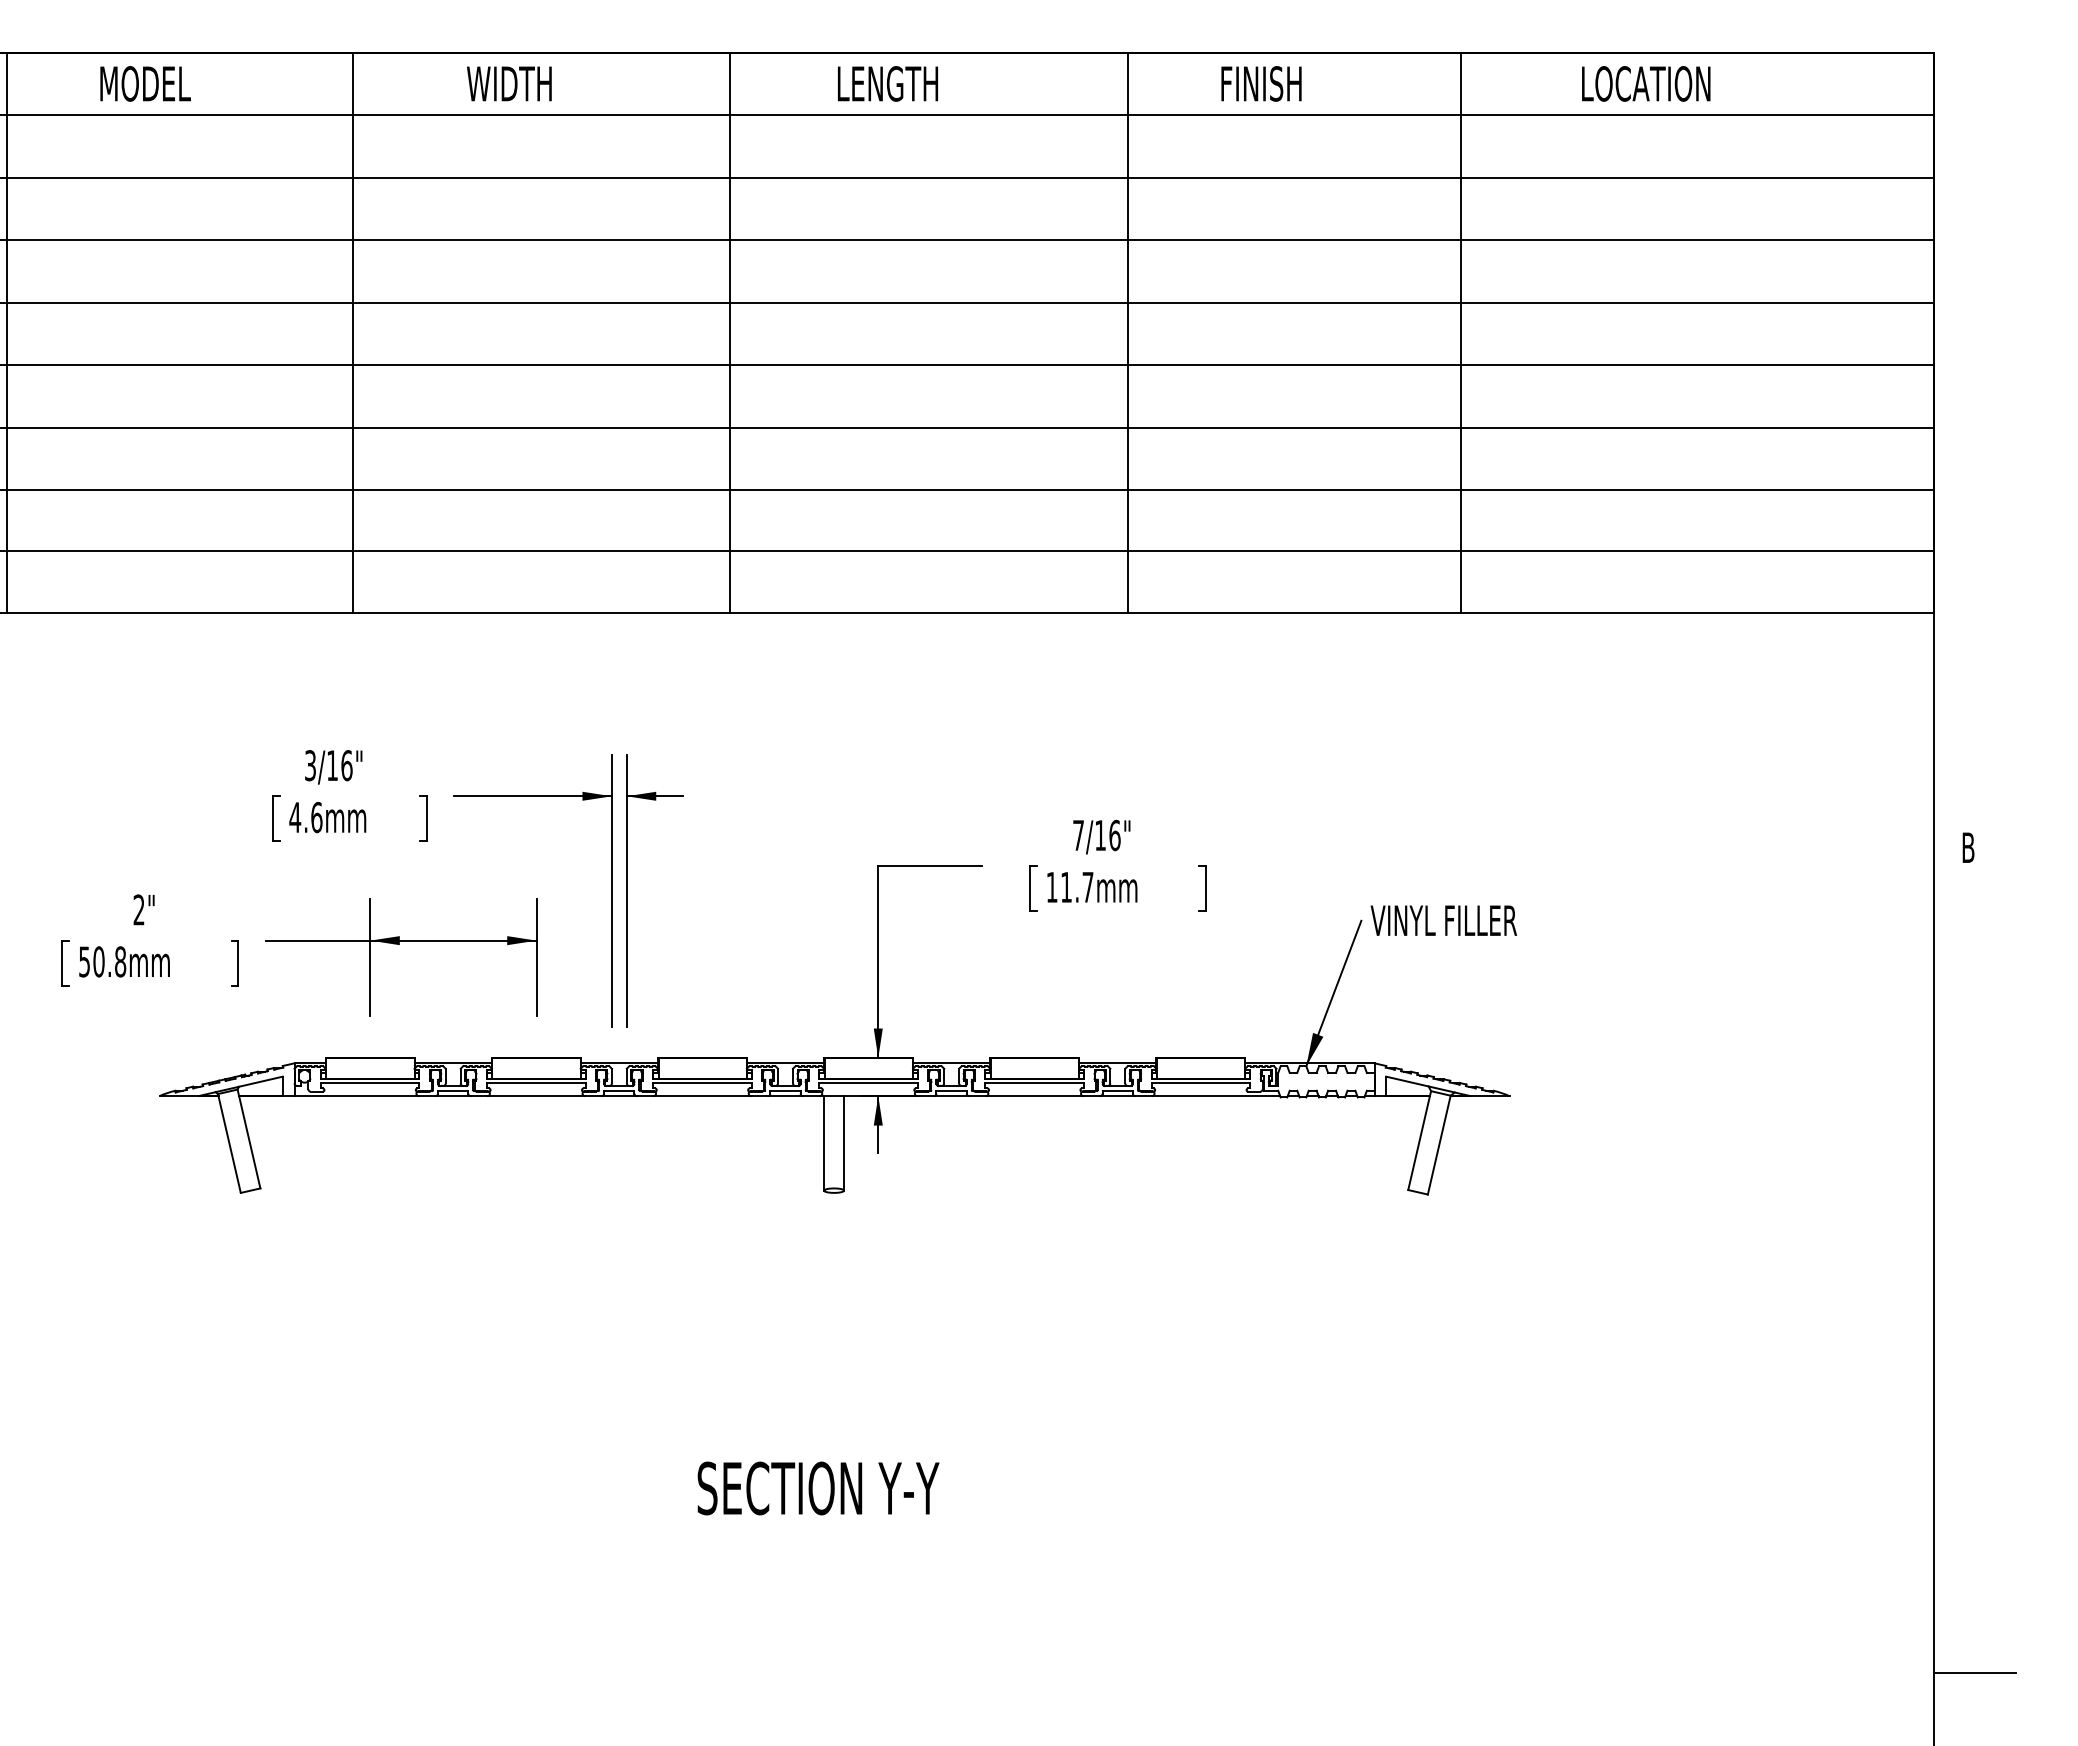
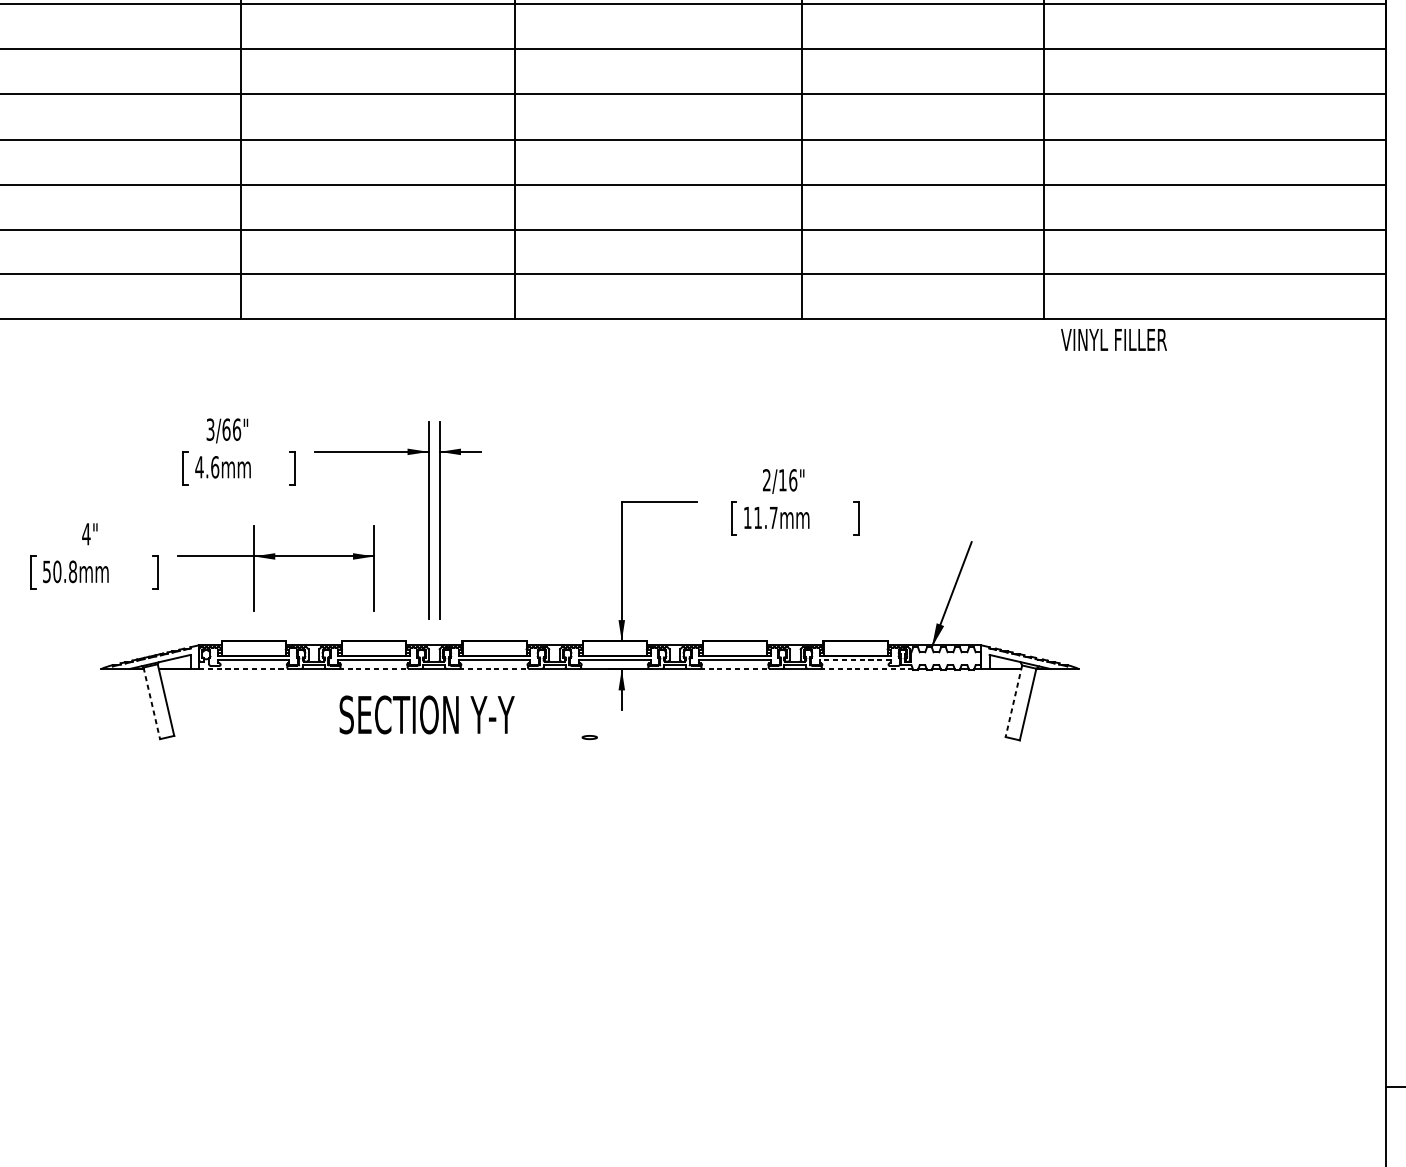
text: (332, 765) -> (226, 429), 3/16" -> 3/66"
text: (1078, 834) -> (766, 479), 7/16" -> 2/16"
text: (139, 909) -> (86, 533), 2" -> 4"
text: (1443, 920) -> (1113, 339), moved
line: (1200, 1083) -> (855, 659), solid -> dashed
line: (357, 1096) -> (244, 669), solid -> dashed
line: (536, 1096) -> (374, 669), solid -> dashed
line: (702, 1096) -> (494, 669), solid -> dashed
line: (1034, 1096) -> (734, 669), solid -> dashed
line: (1216, 1096) -> (866, 669), solid -> dashed
line: (1419, 1140) -> (1013, 701), solid -> dashed
line: (229, 1143) -> (151, 703), solid -> dashed
line: (824, 1143) -> (582, 703), removed
line: (844, 1143) -> (597, 703), removed
text: (818, 1488) -> (427, 714), moved

